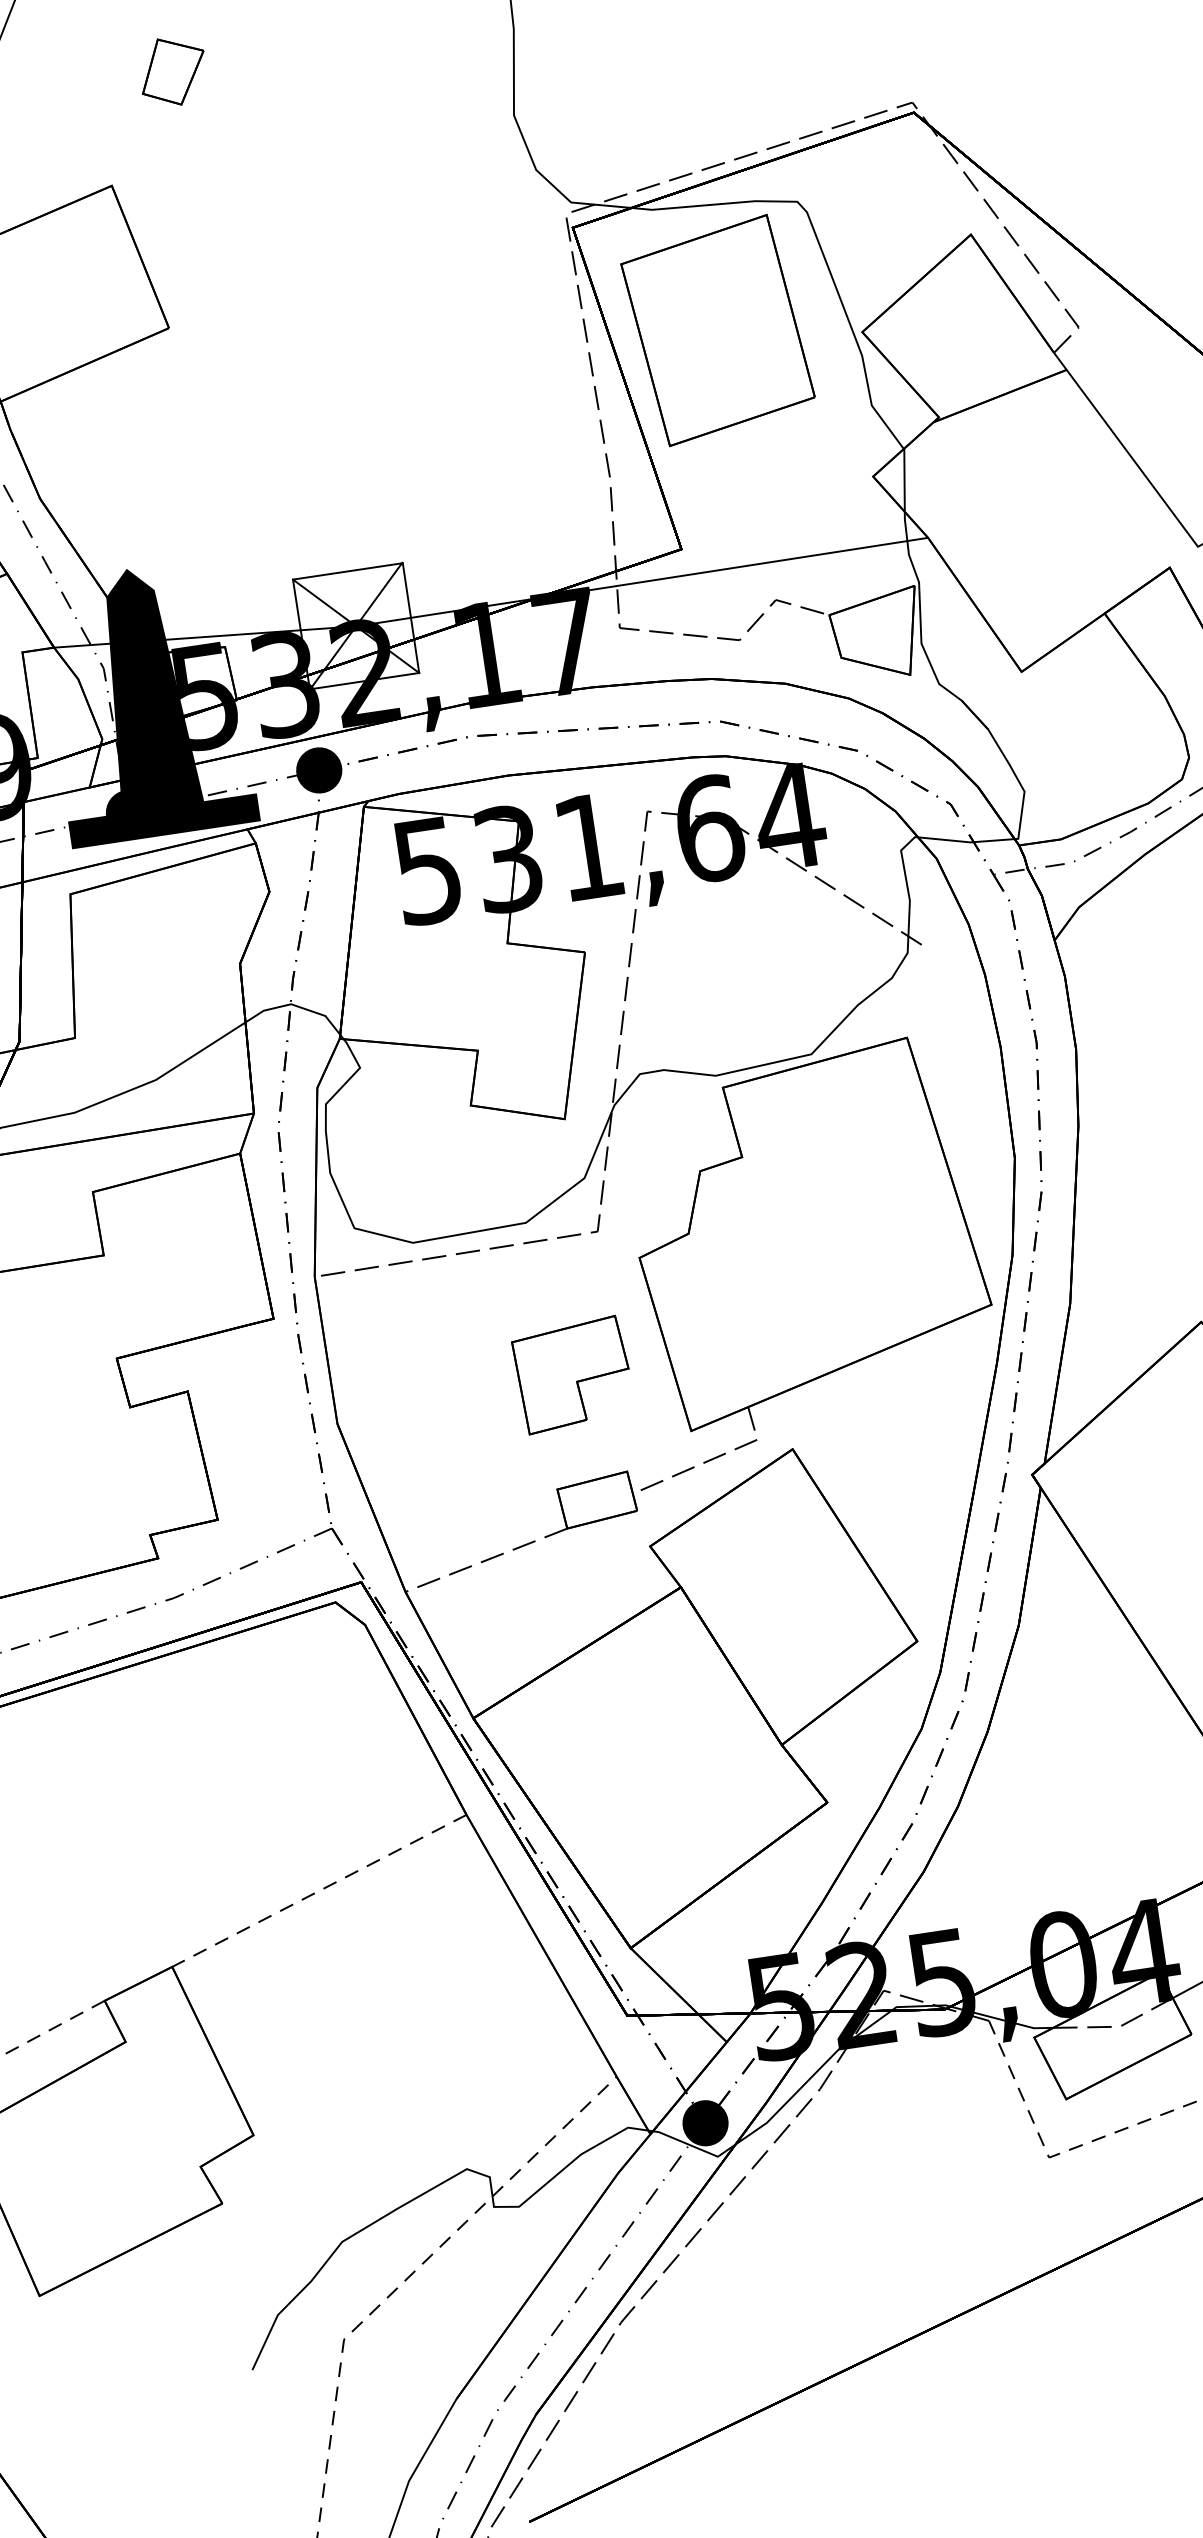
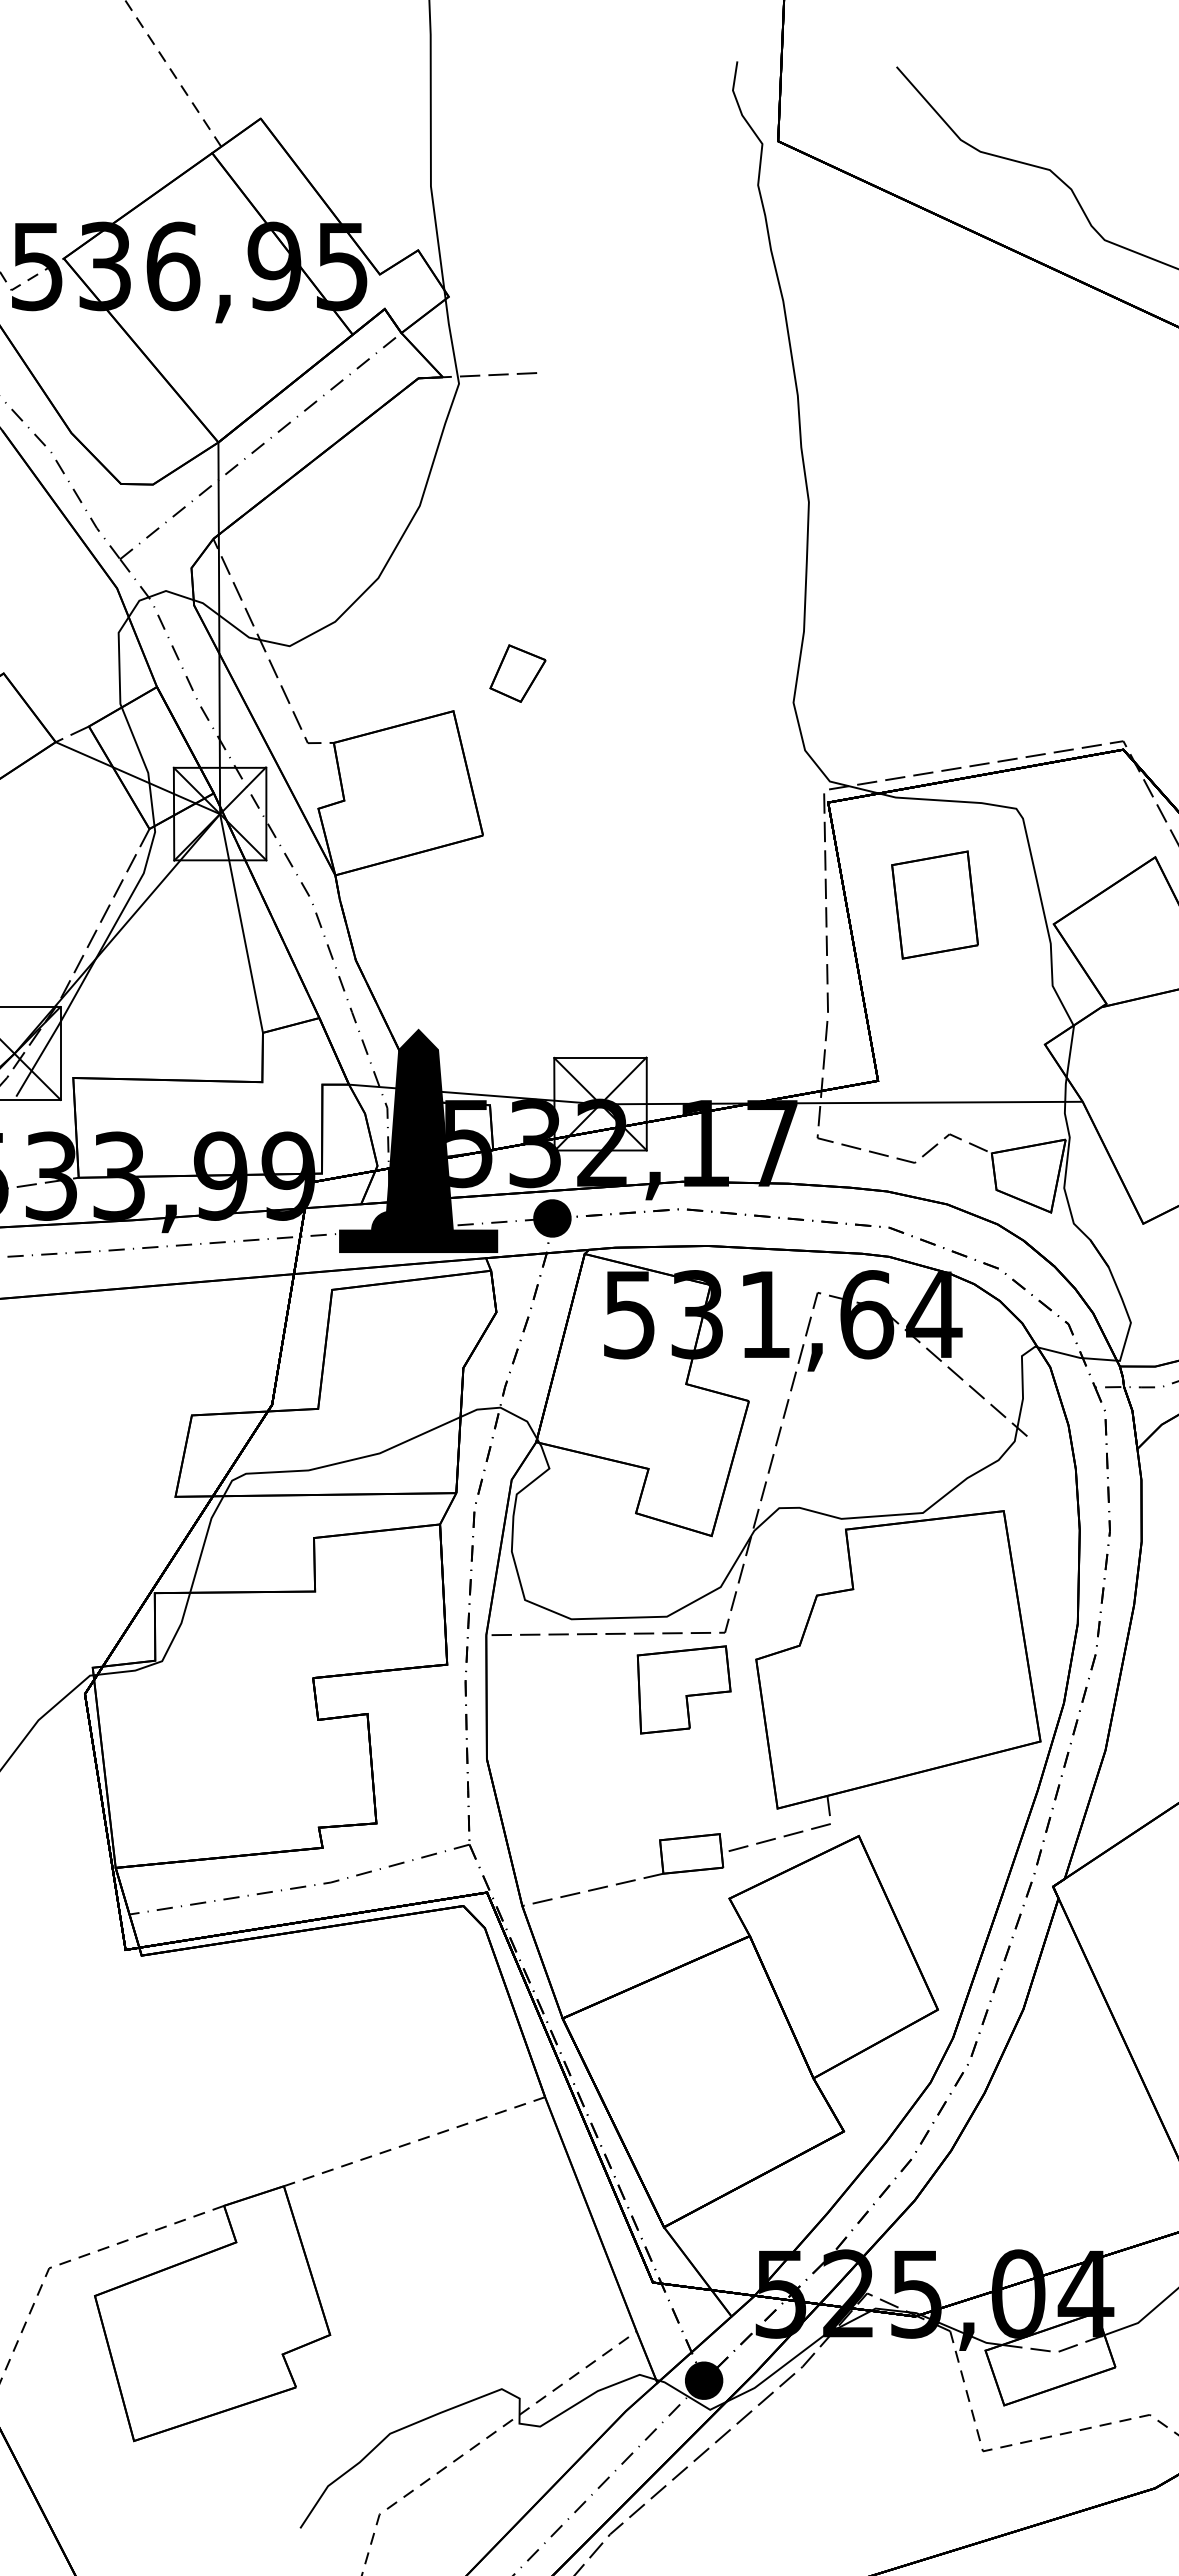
part: (172, 71) -> (517, 673), moved
part: (717, 329) -> (934, 904), size x0.6
part: (572, 1374) -> (683, 1689), moved

